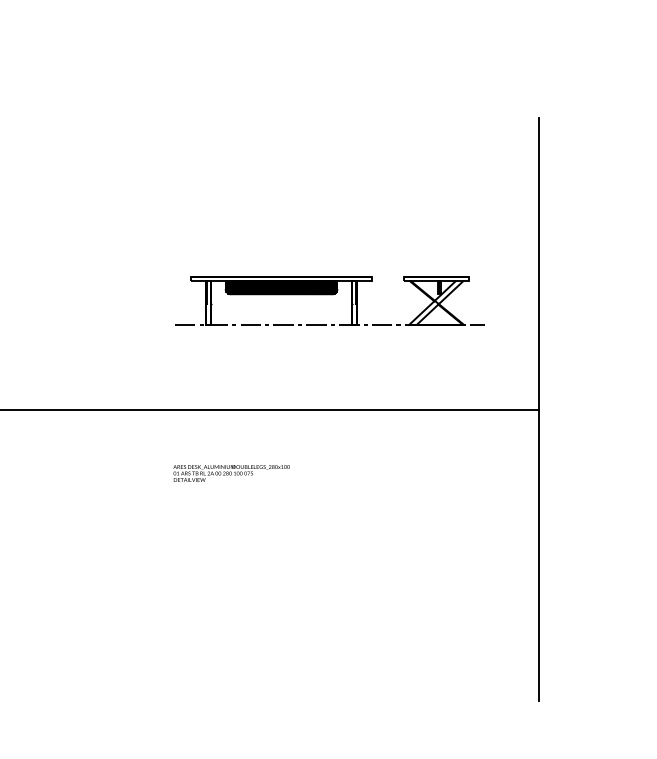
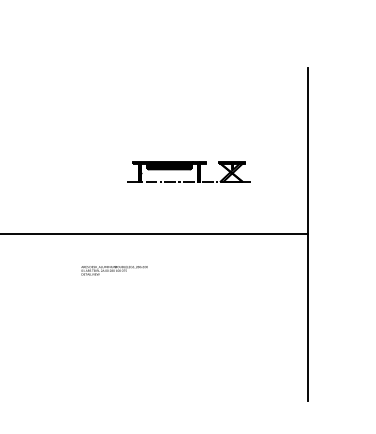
part: (329, 299) -> (188, 171), size x0.7
text: (231, 473) -> (114, 270), moved

